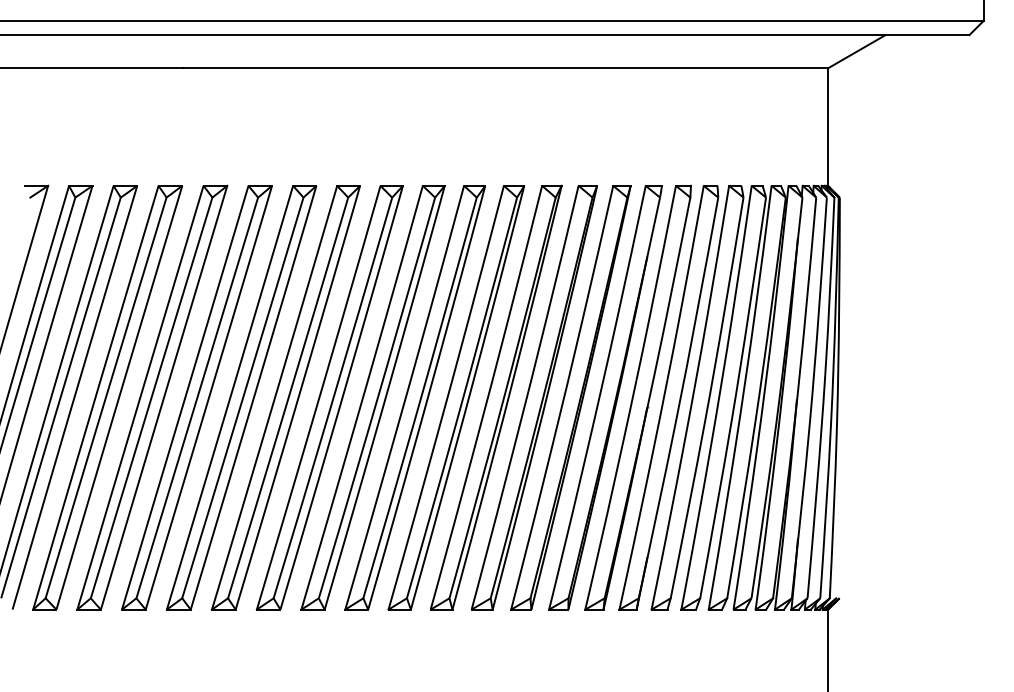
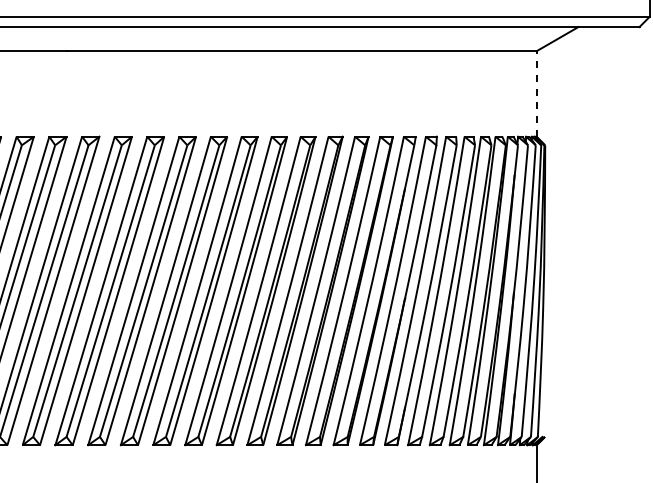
line: (828, 127) -> (536, 94), solid -> dashed

